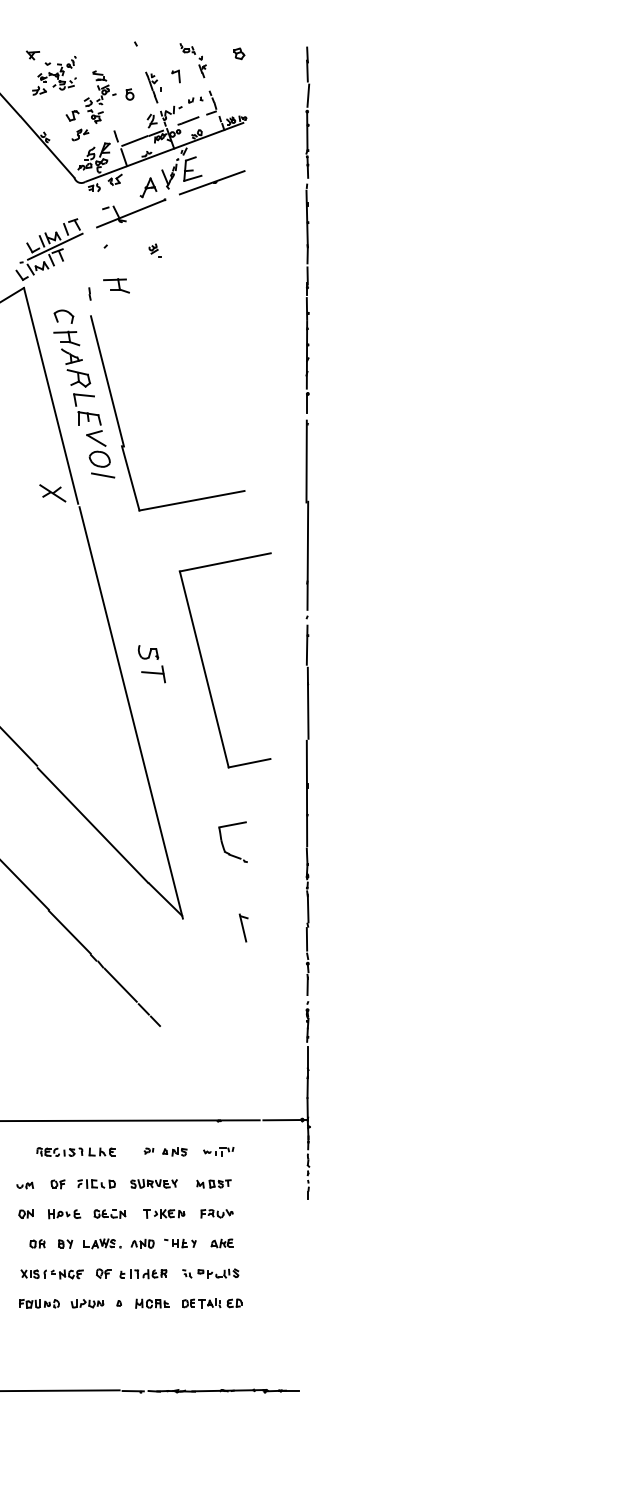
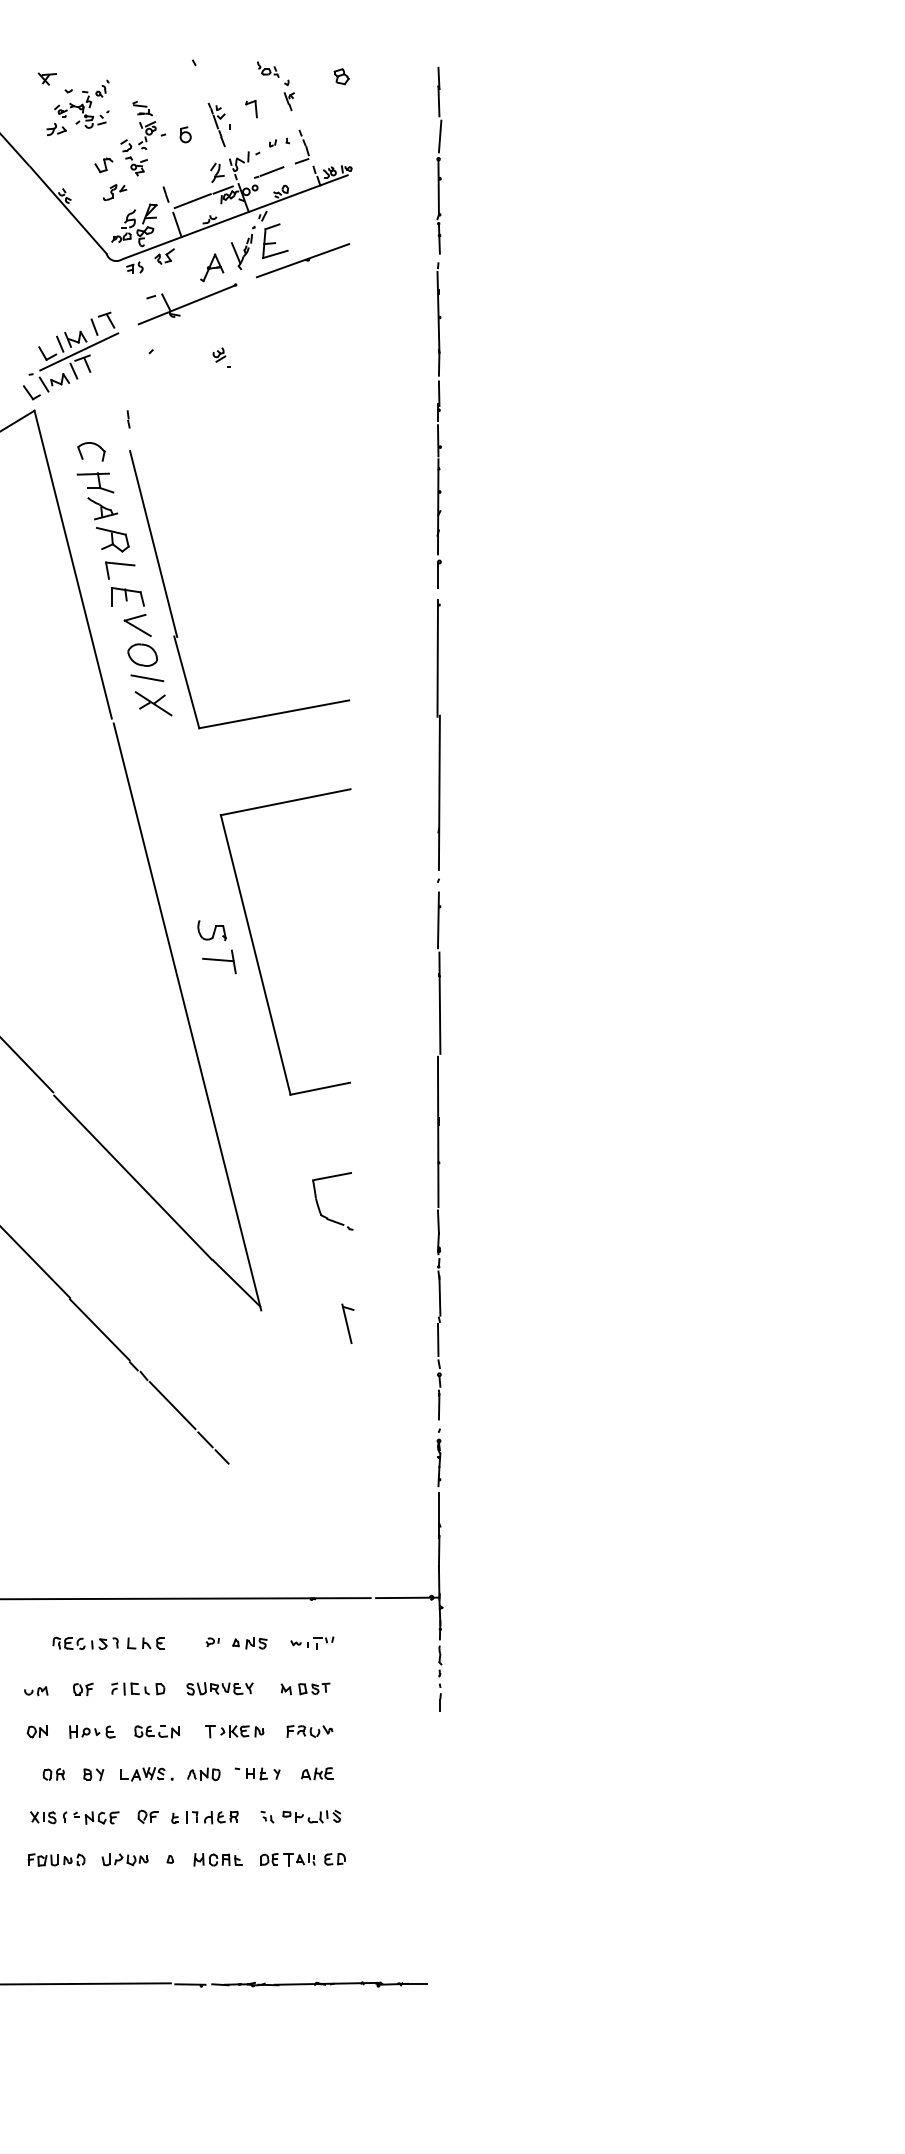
part: (116, 285) -> (166, 407), removed
part: (52, 493) -> (153, 703), moved
part: (204, 665) -> (255, 949), moved

